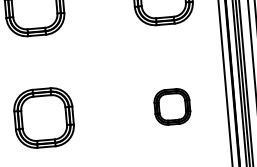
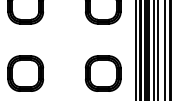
part: (171, 106) -> (102, 73), size x1.67

